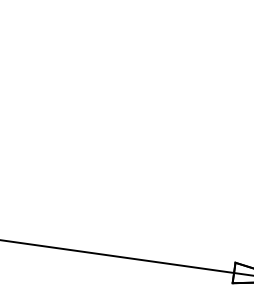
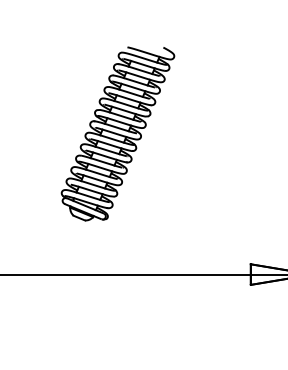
part: (121, 114) -> (117, 133), added

